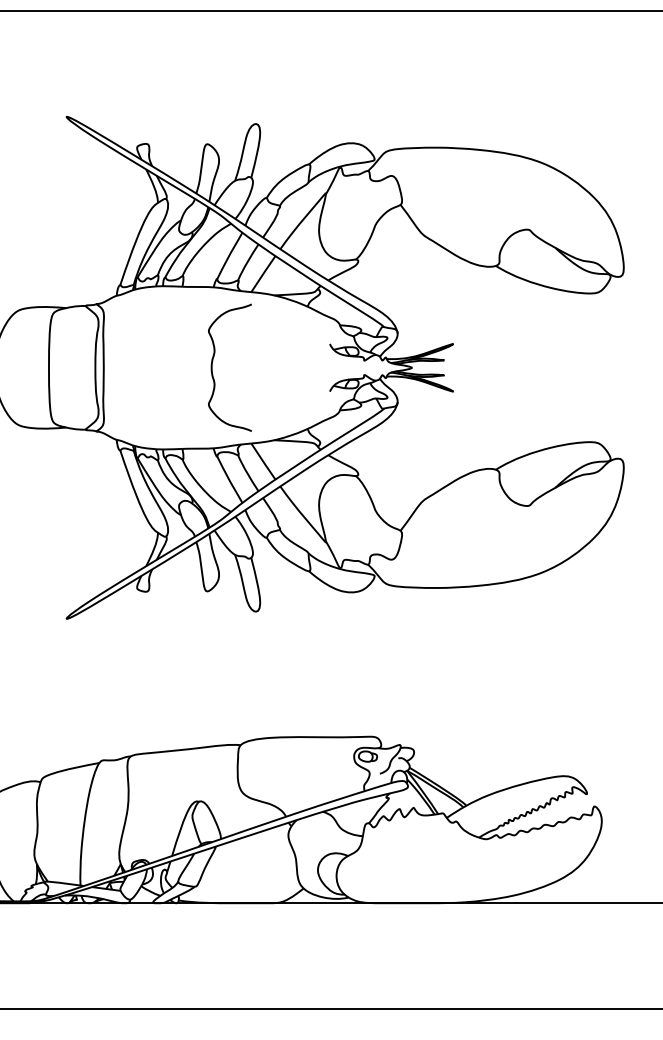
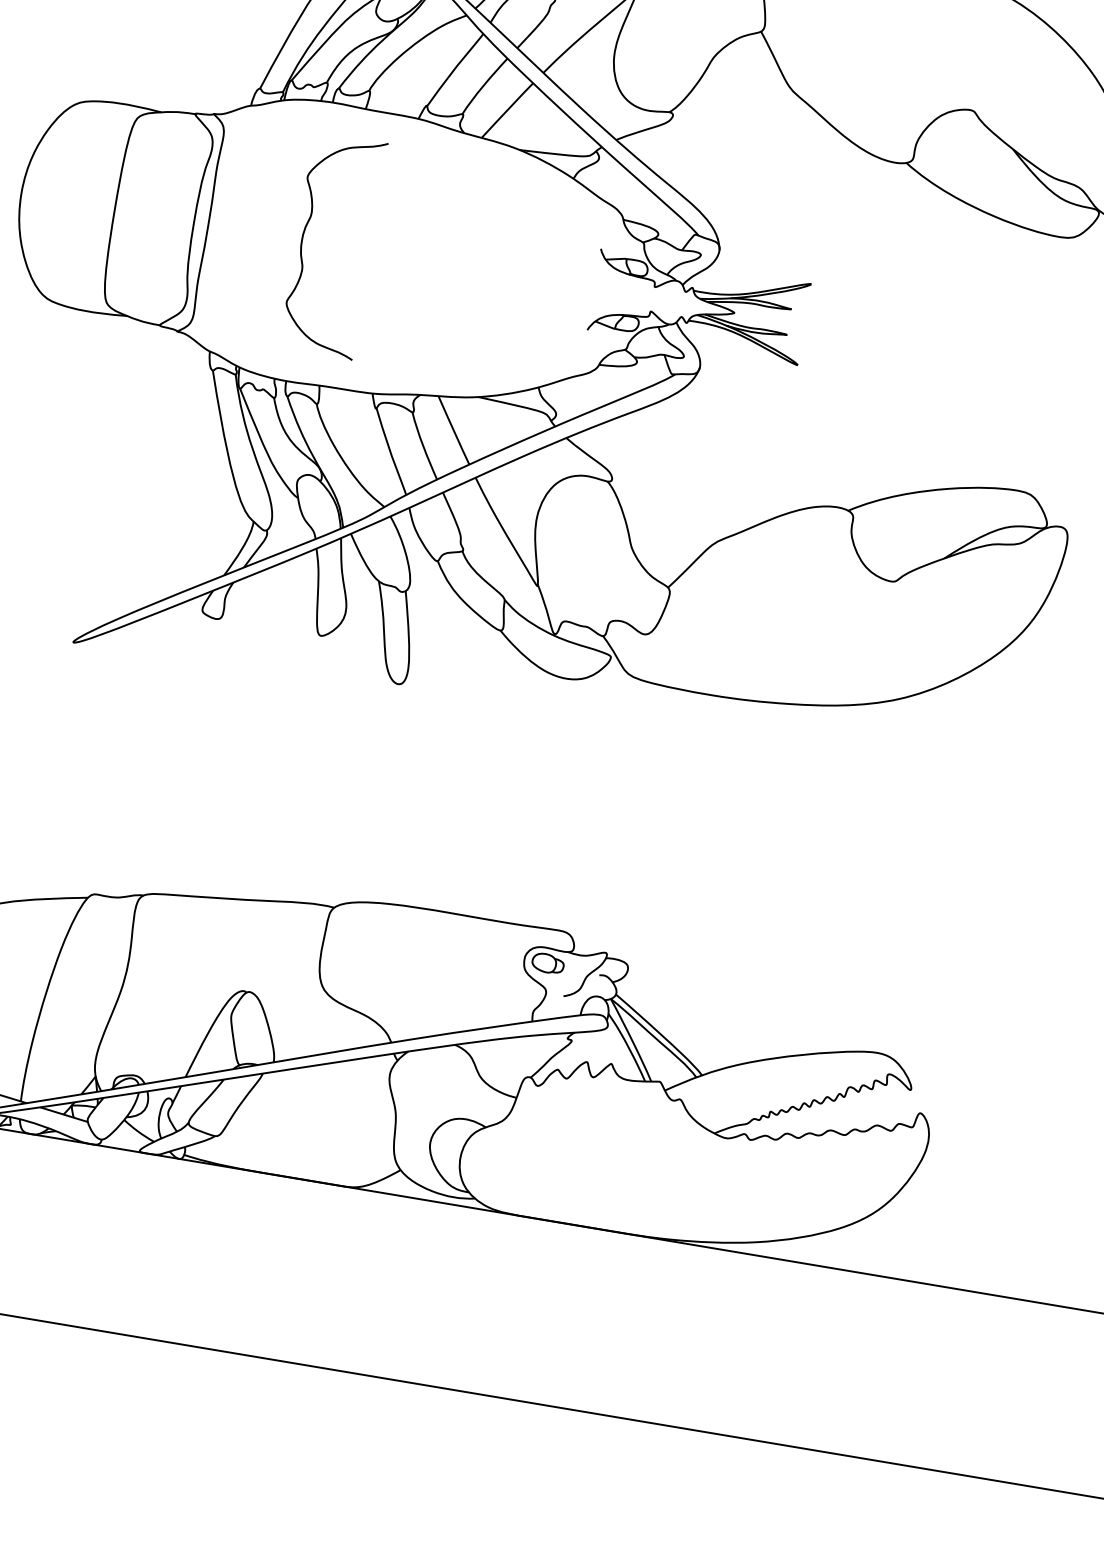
curve: (212, 367) -> (303, 240), moved

